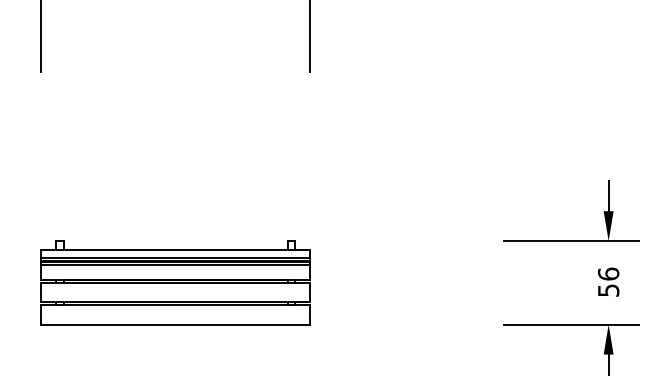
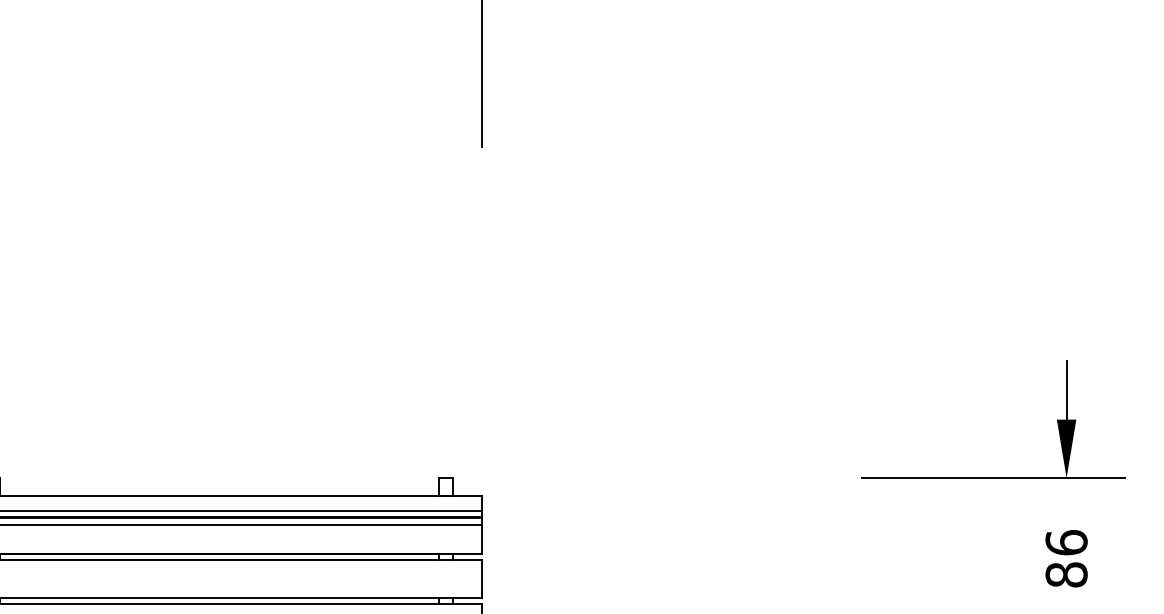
text: (608, 290) -> (1066, 574), 56 -> 86

